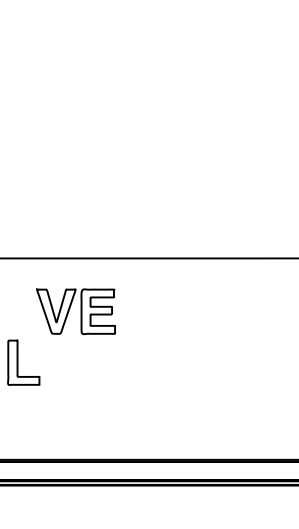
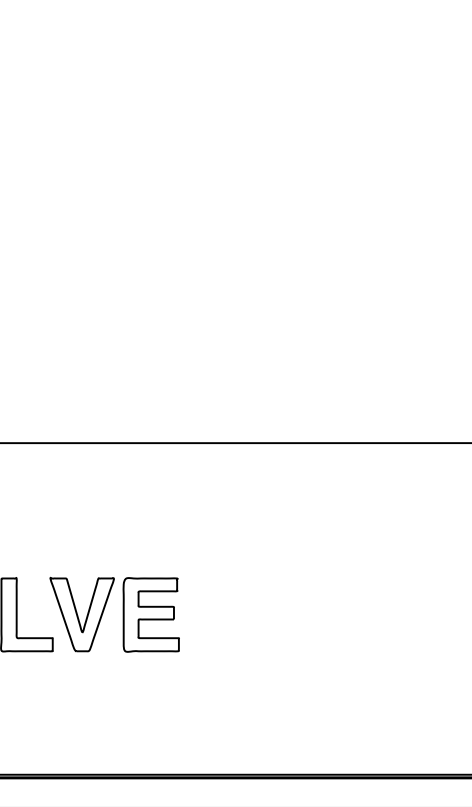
part: (75, 311) -> (113, 614), moved

